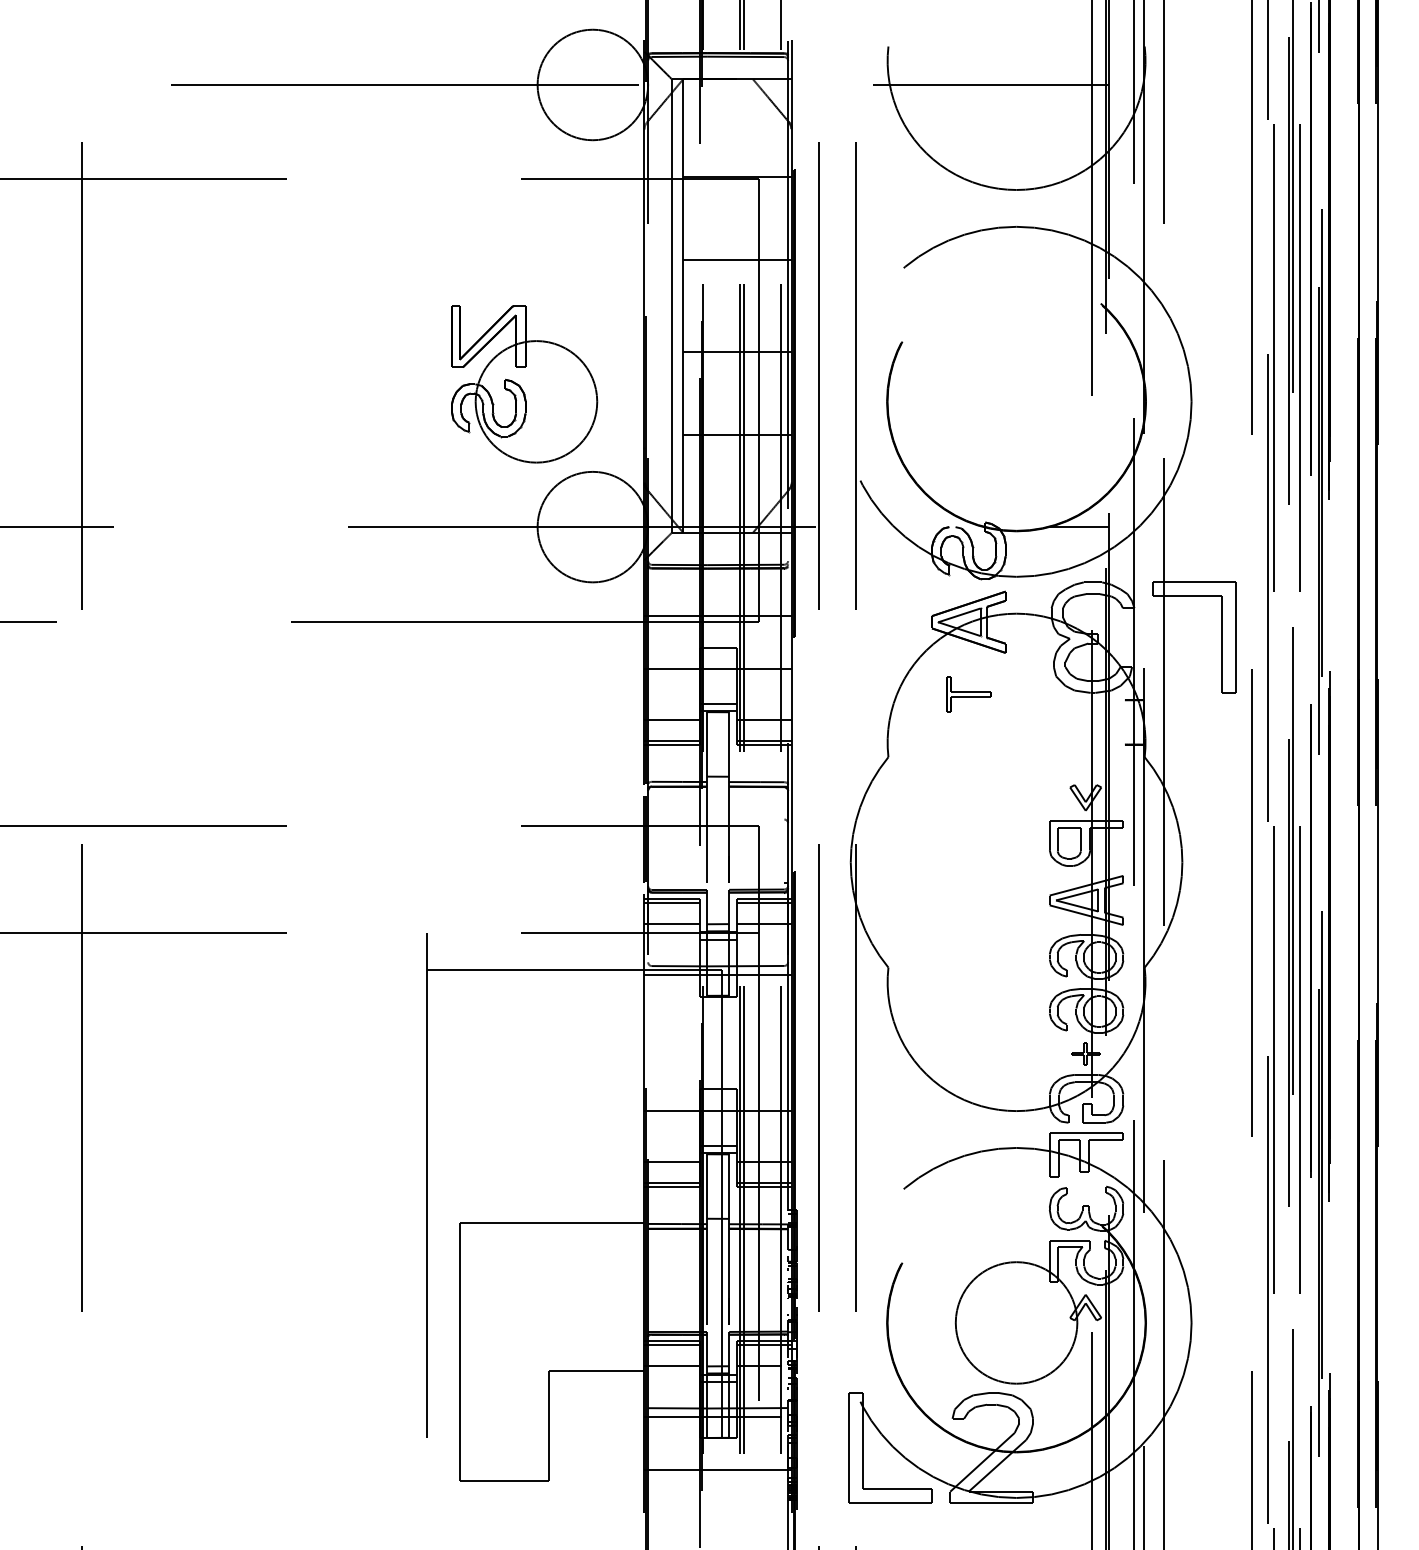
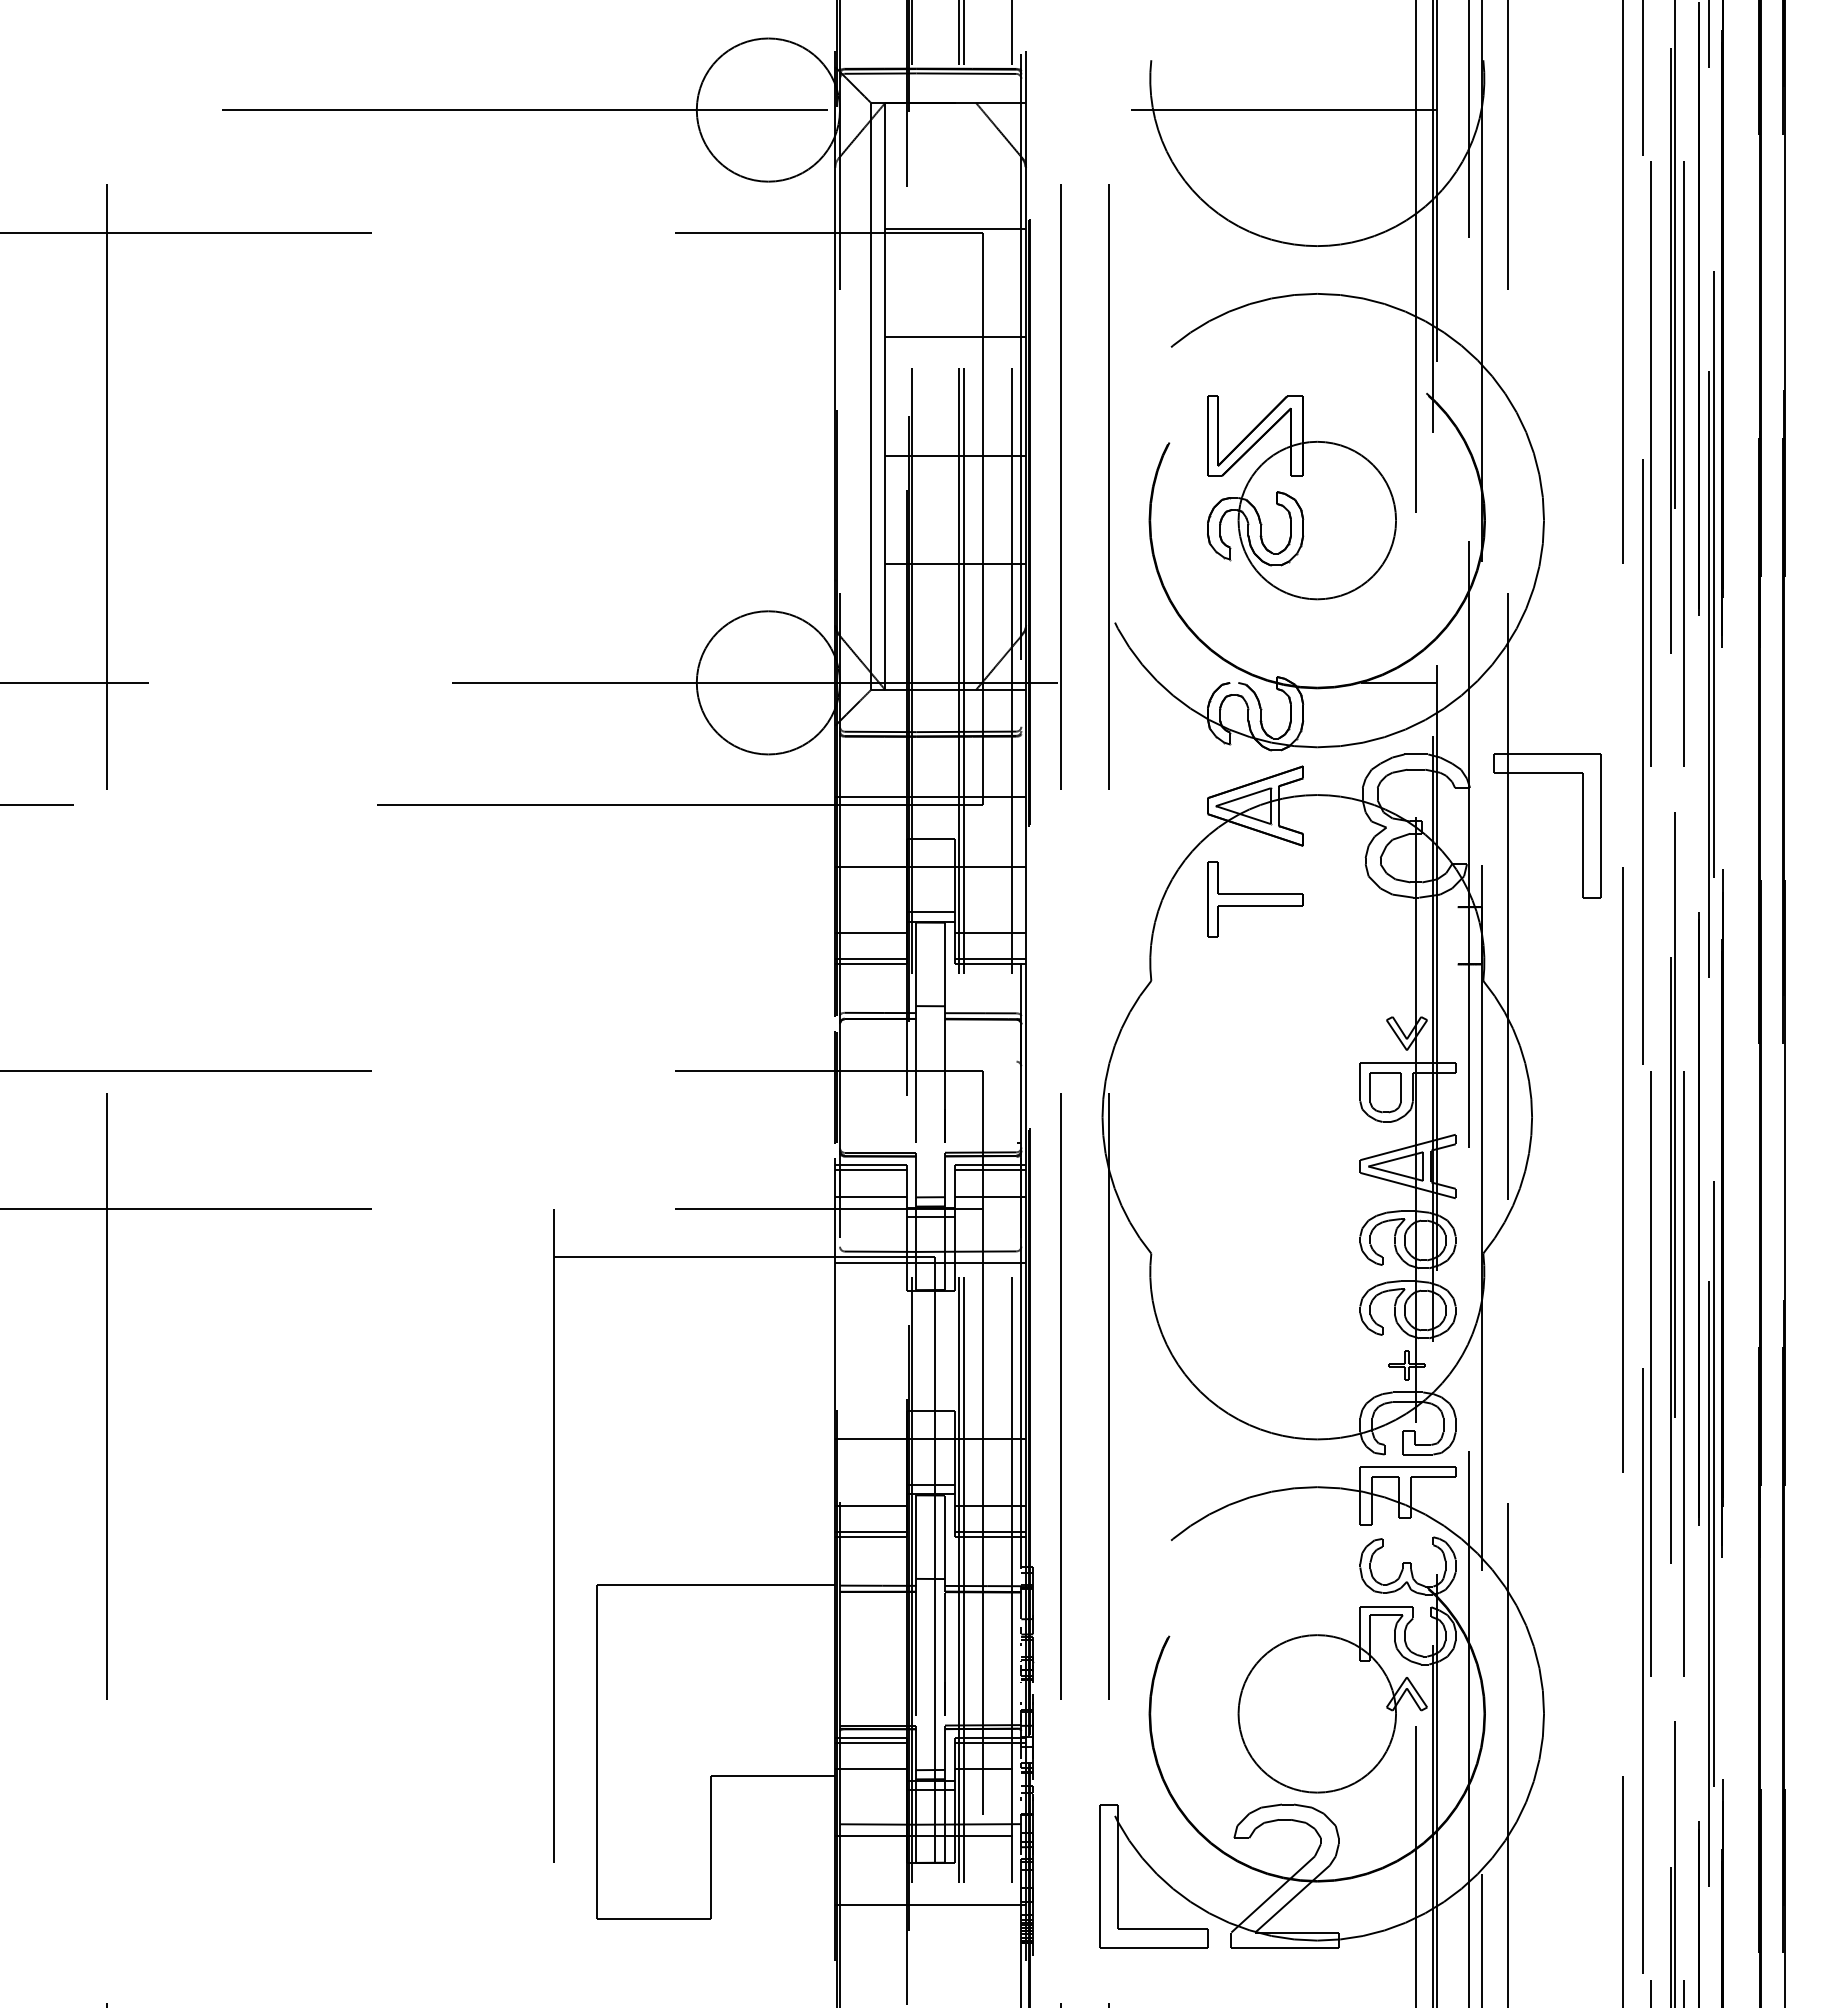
part: (524, 384) -> (1301, 497), moved
part: (968, 694) -> (1255, 899), size x1.67

